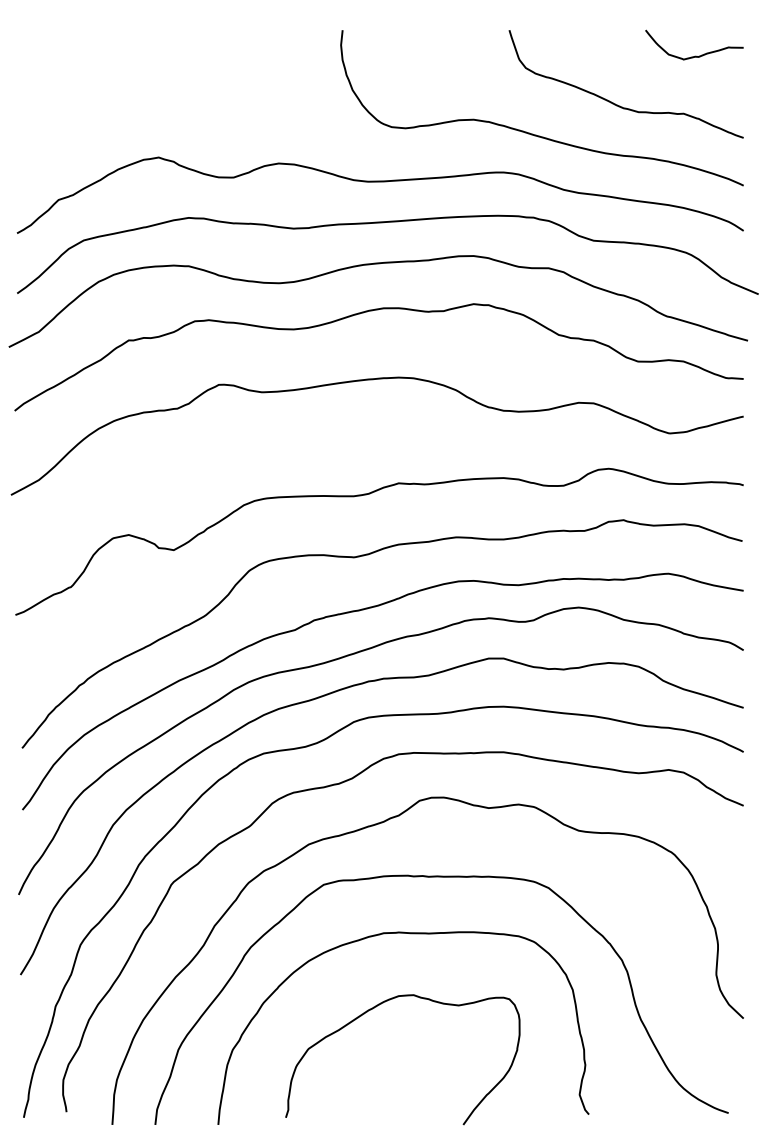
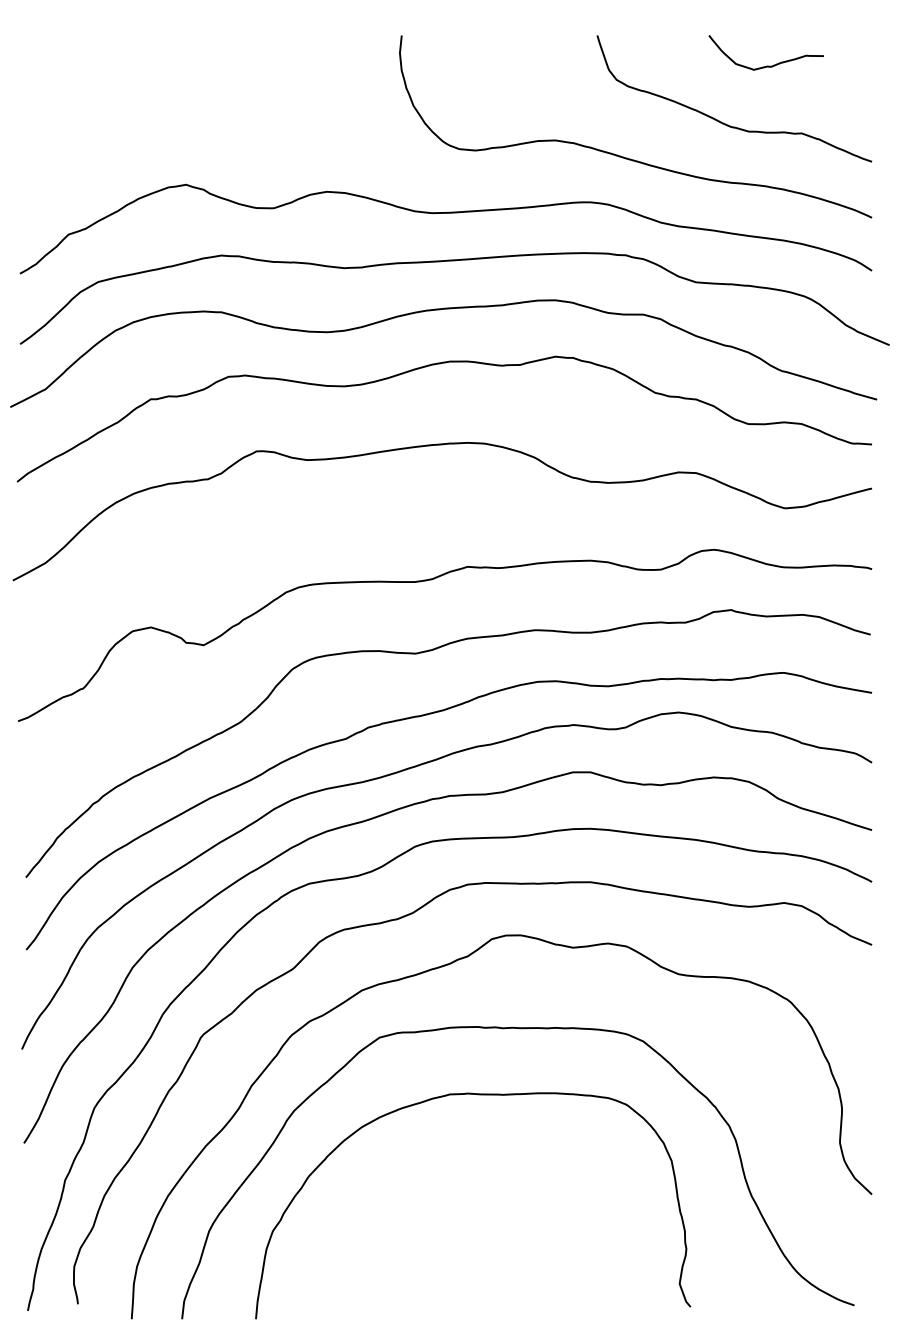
curve: (695, 55) -> (767, 65), moved
curve: (376, 1007) -> (441, 1181), removed

